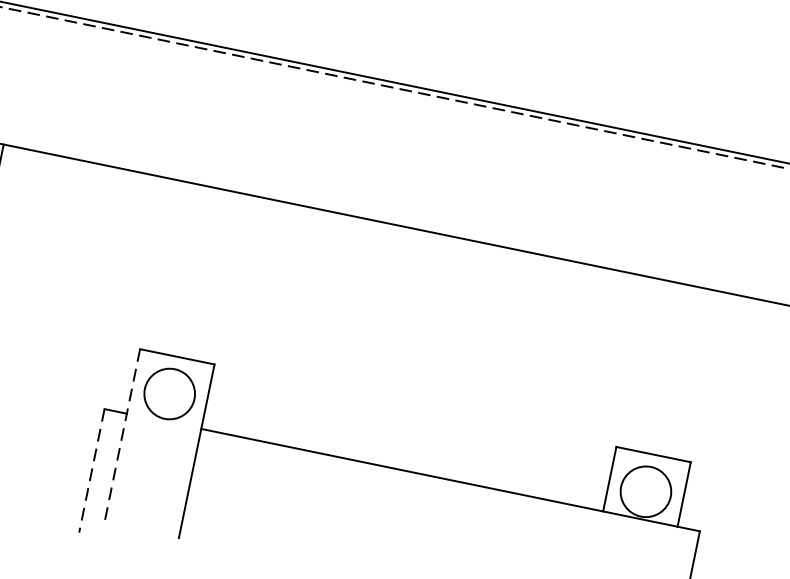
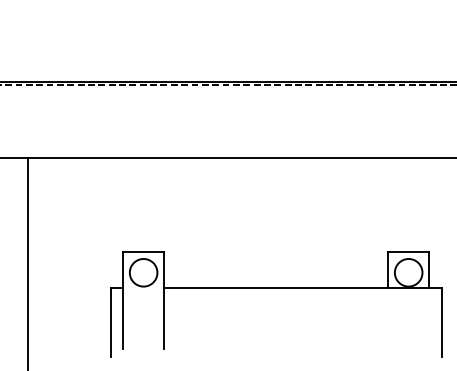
line: (121, 436) -> (122, 300), dashed -> solid
line: (91, 471) -> (110, 322), dashed -> solid

